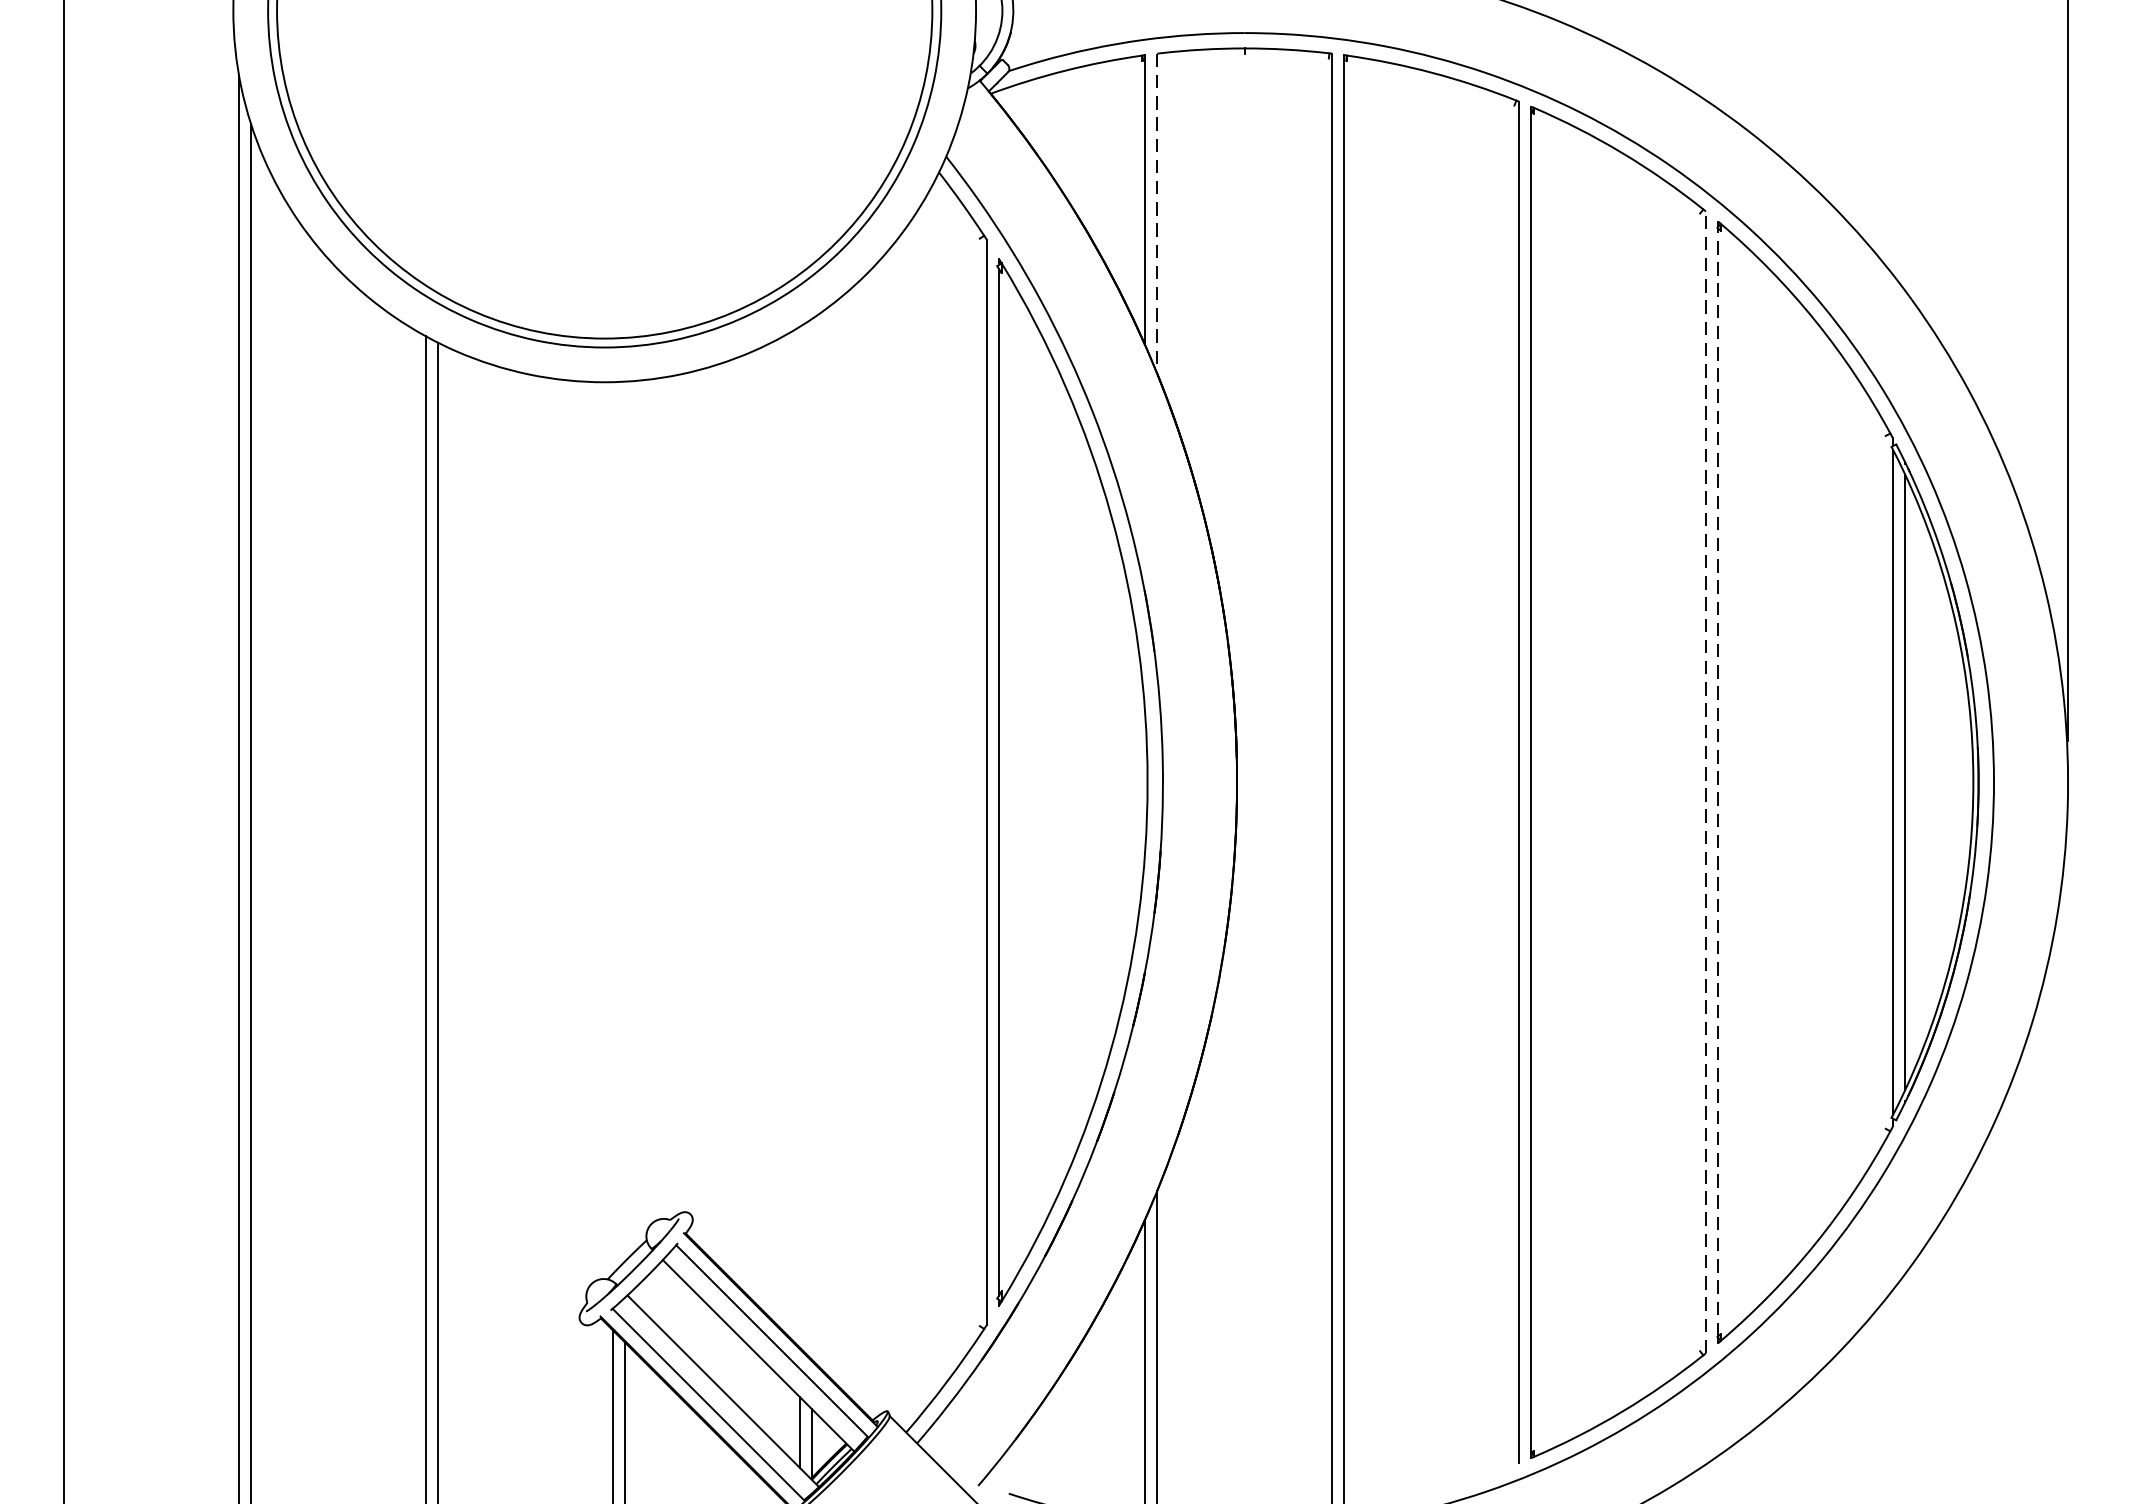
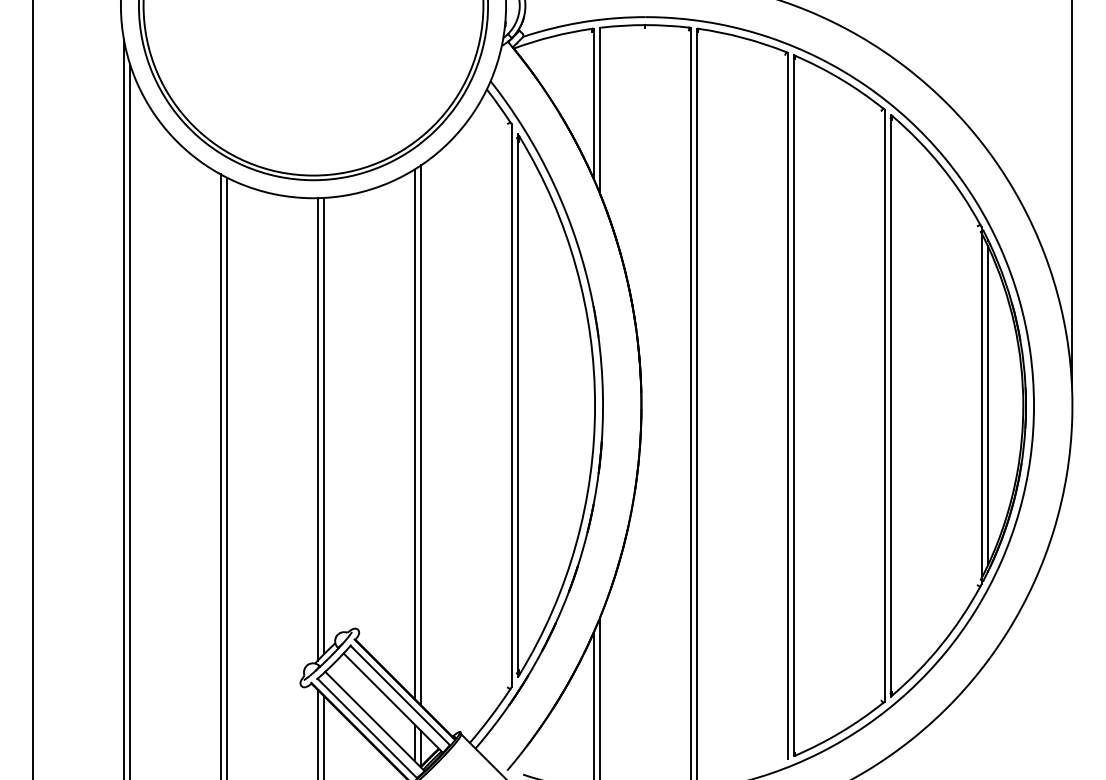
line: (1158, 214) -> (600, 111), dashed -> solid
line: (1705, 781) -> (884, 405), dashed -> solid
line: (1719, 781) -> (891, 405), dashed -> solid
line: (625, 820) -> (324, 425), added
line: (612, 828) -> (317, 429), added
line: (799, 835) -> (414, 433), added
line: (812, 839) -> (421, 435), added

